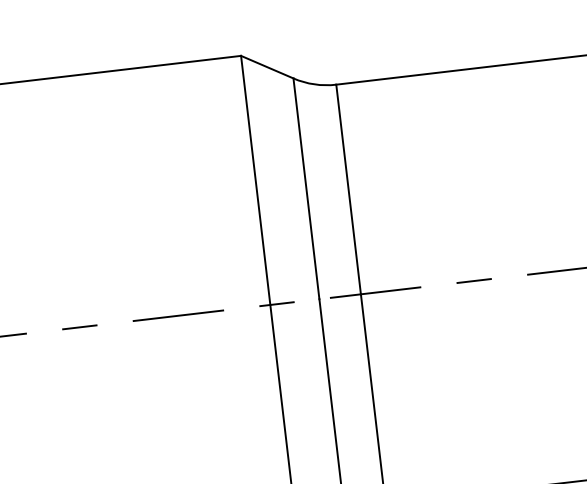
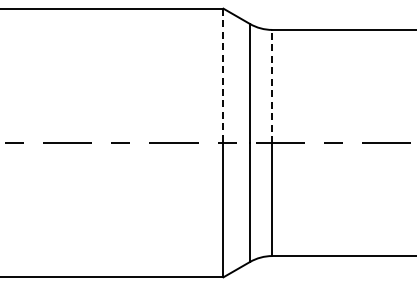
line: (255, 181) -> (223, 76), solid -> dashed
line: (348, 189) -> (272, 86), solid -> dashed

